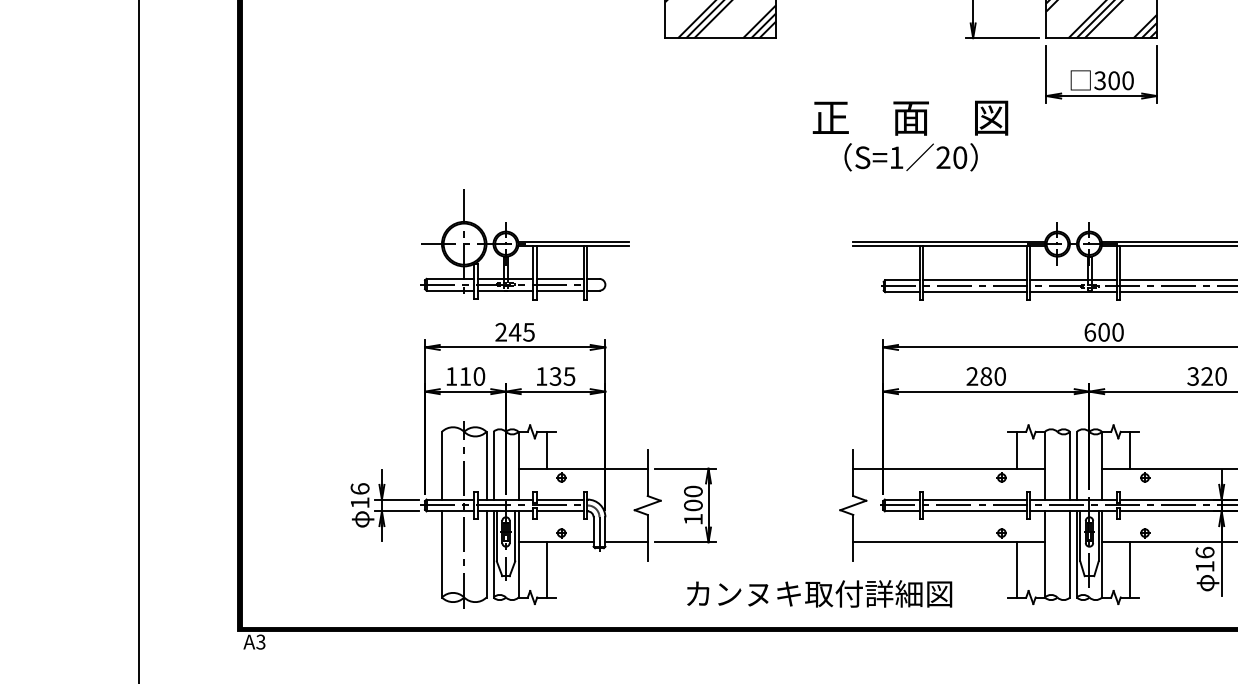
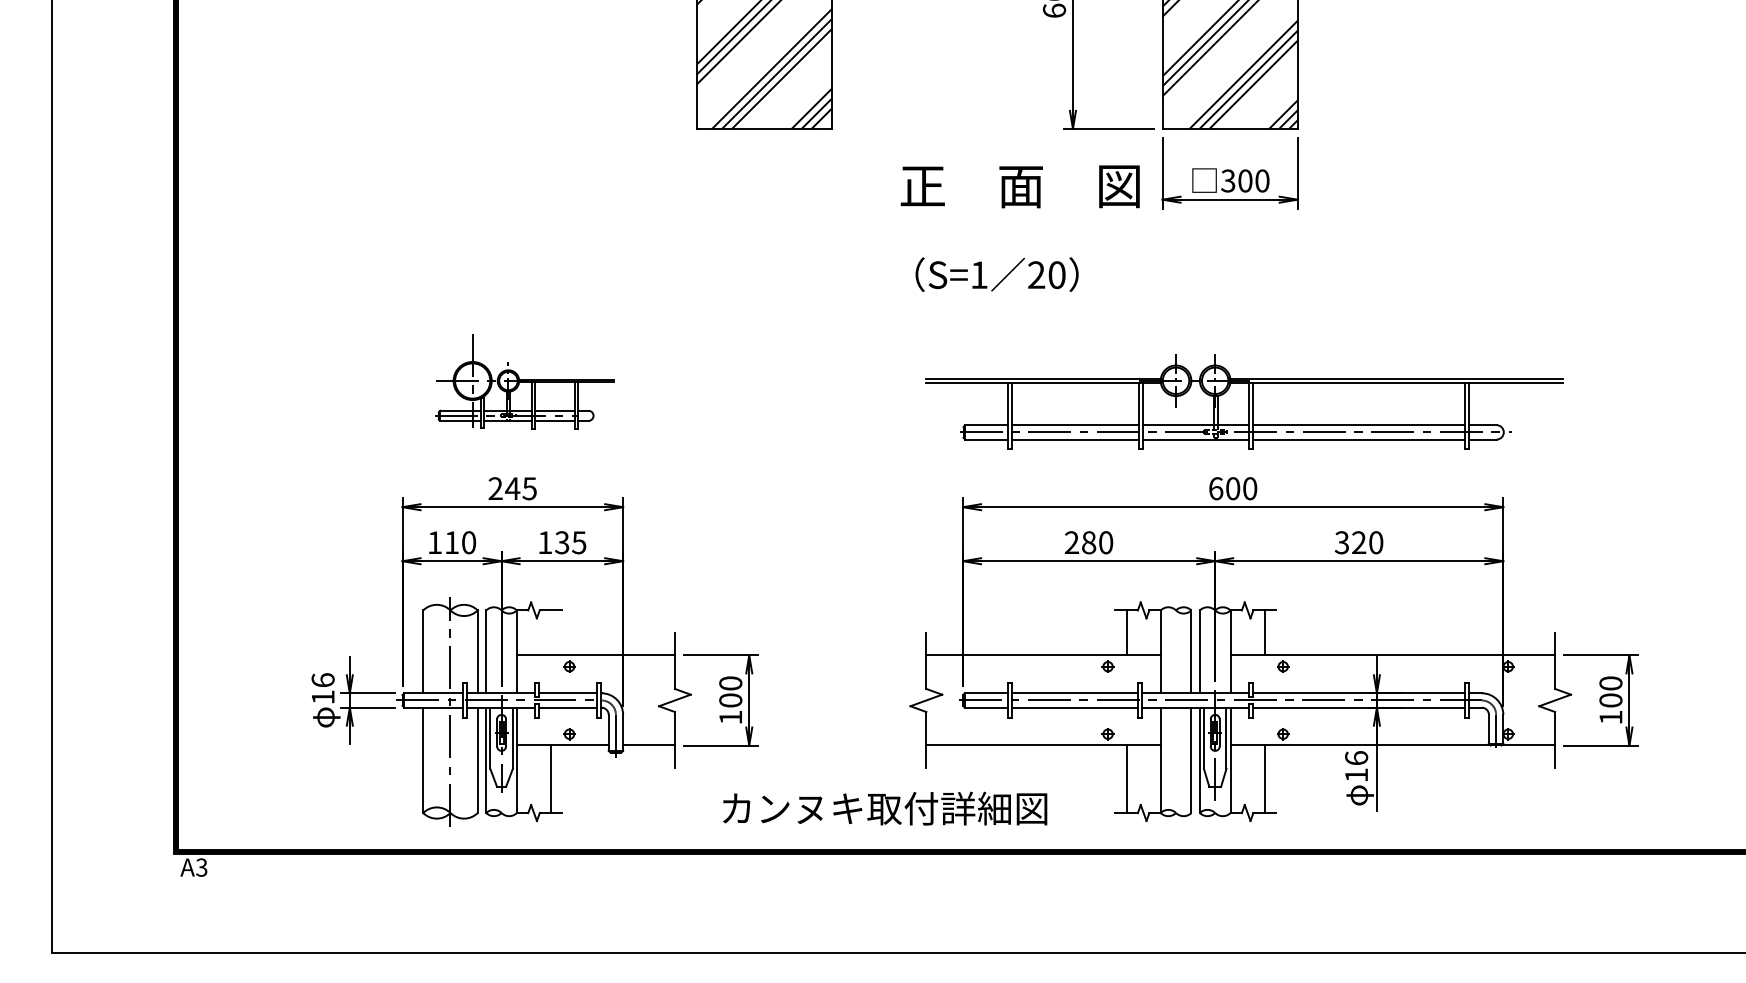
text: (909, 117) -> (1019, 186), moved
part: (524, 244) -> (524, 381), size x0.7
line: (546, 449) -> (551, 632), removed

